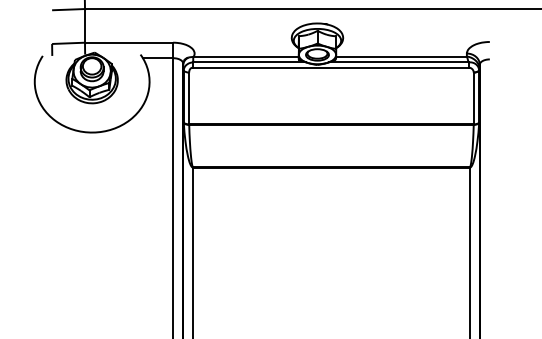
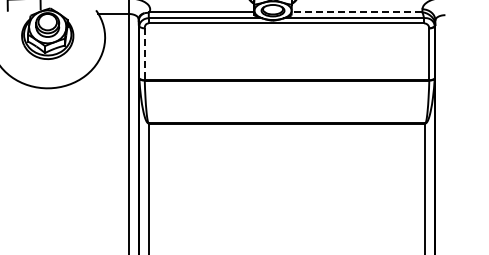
line: (400, 56) -> (356, 12), solid -> dashed
line: (189, 98) -> (145, 54), solid -> dashed

